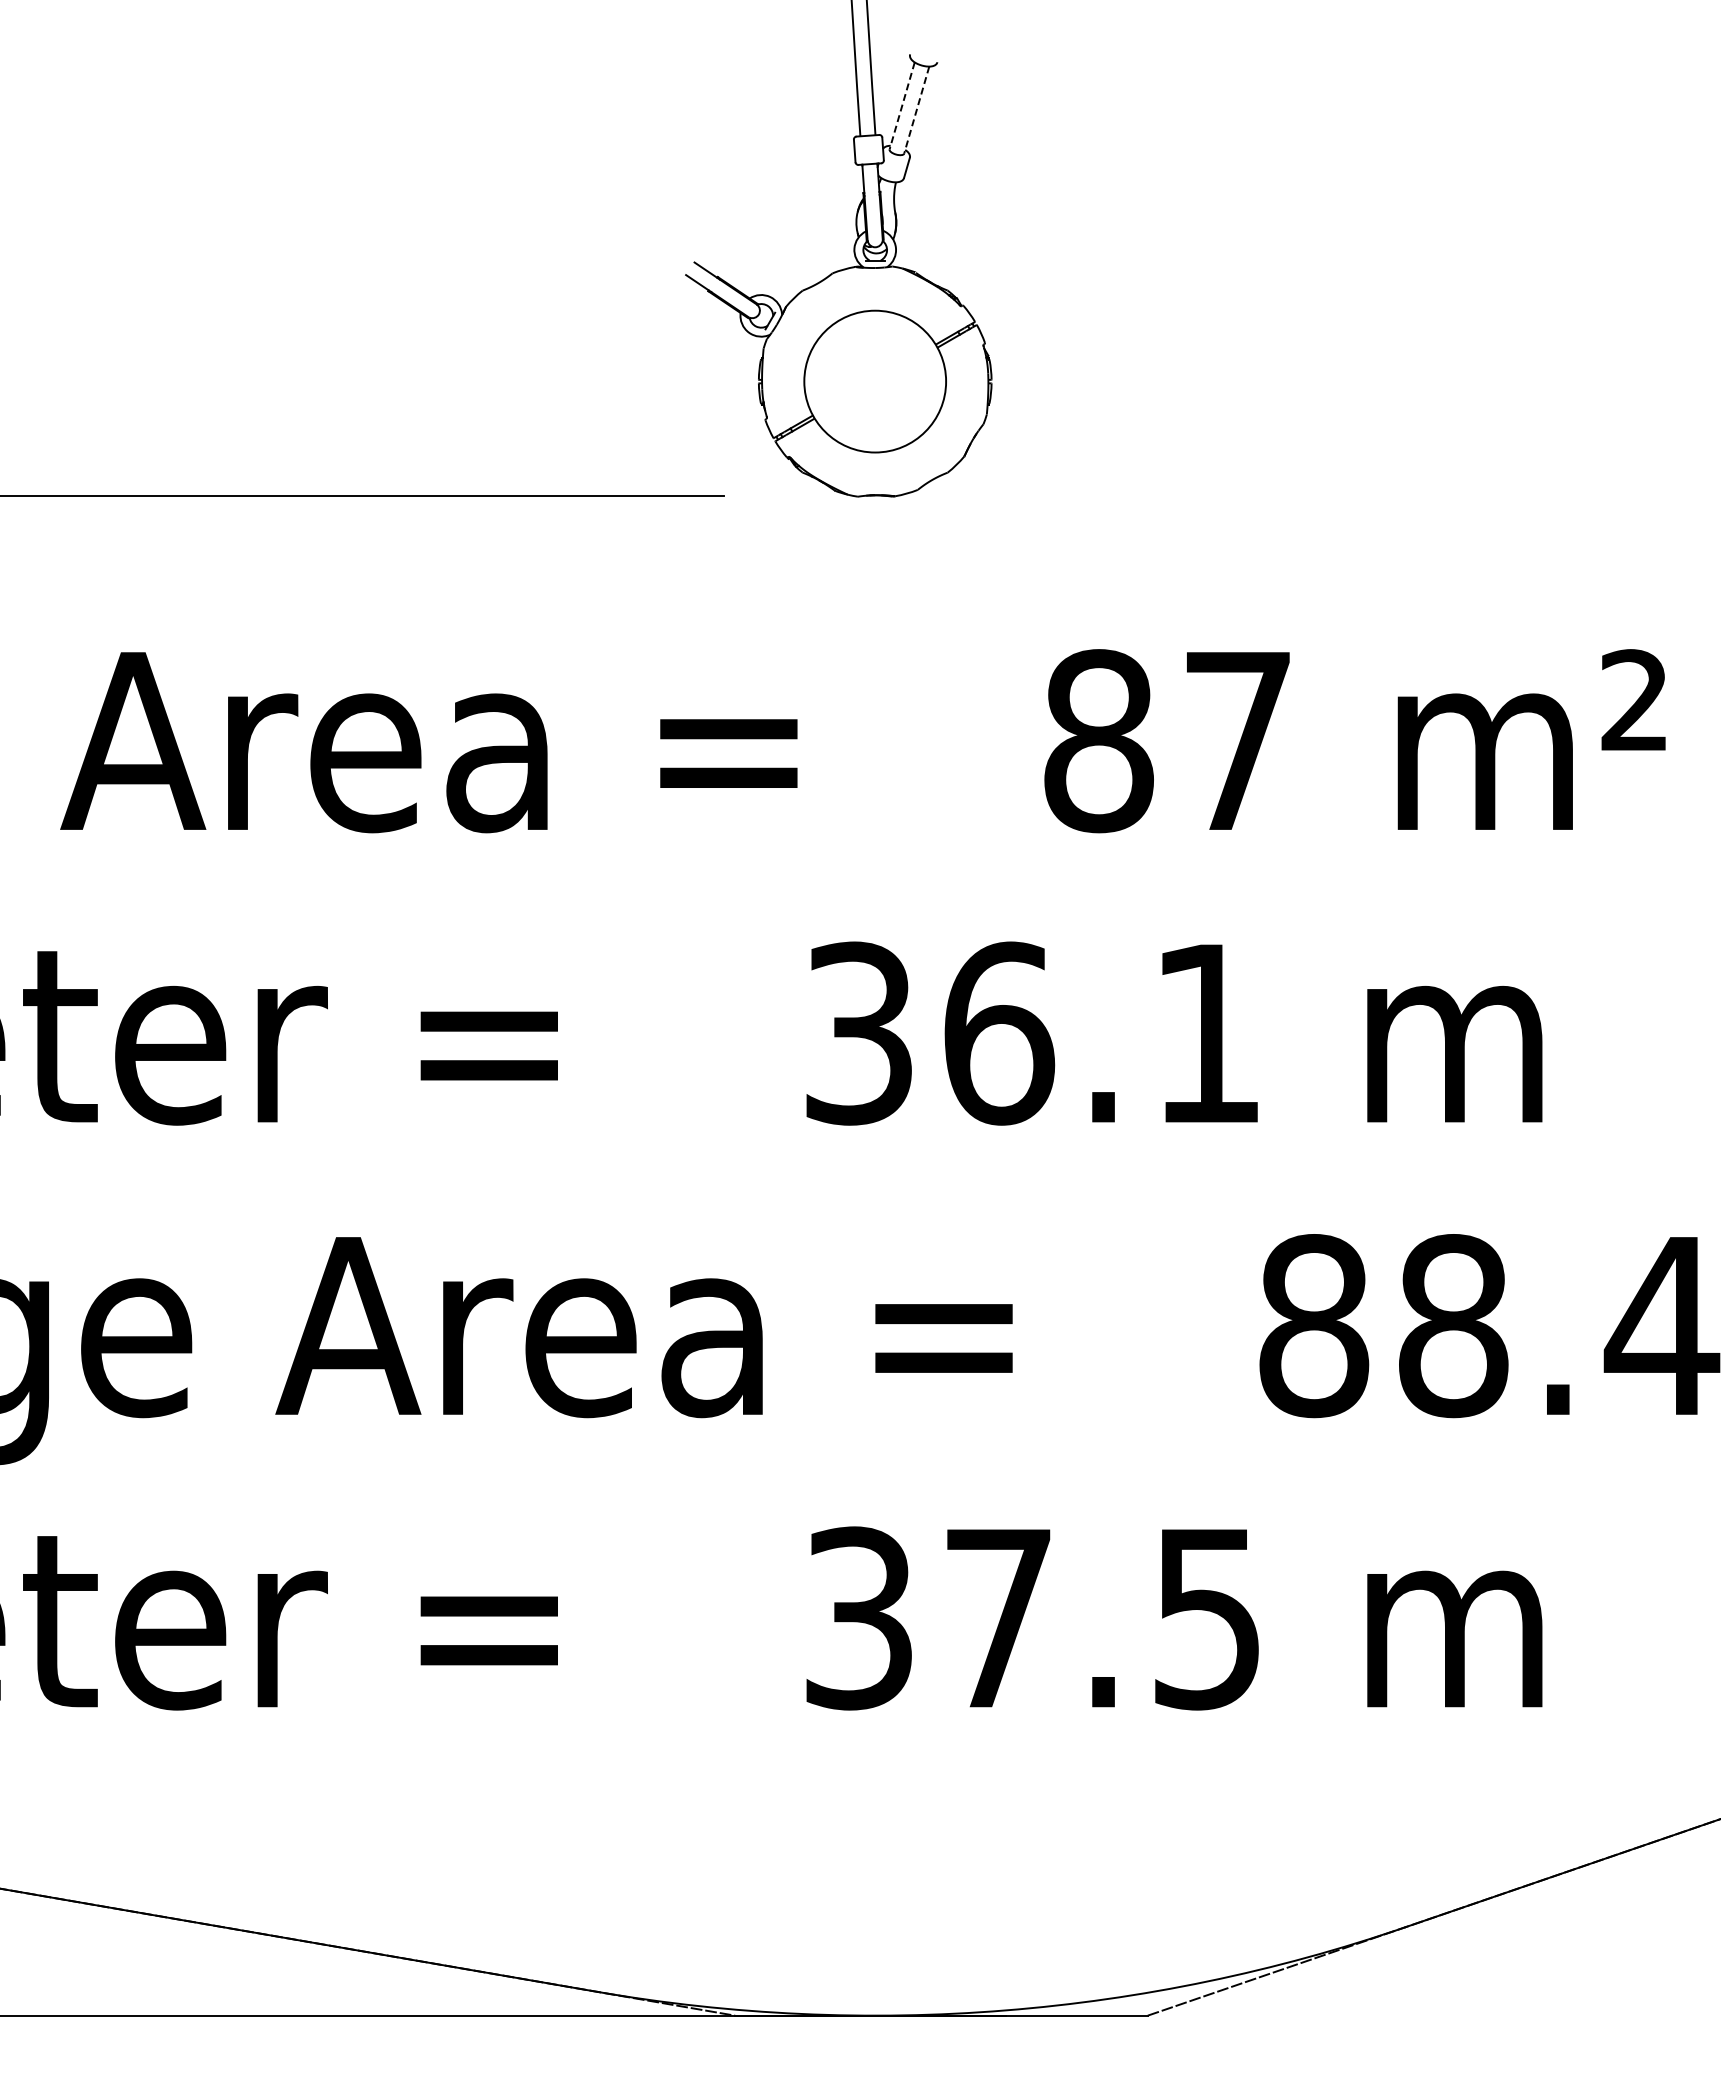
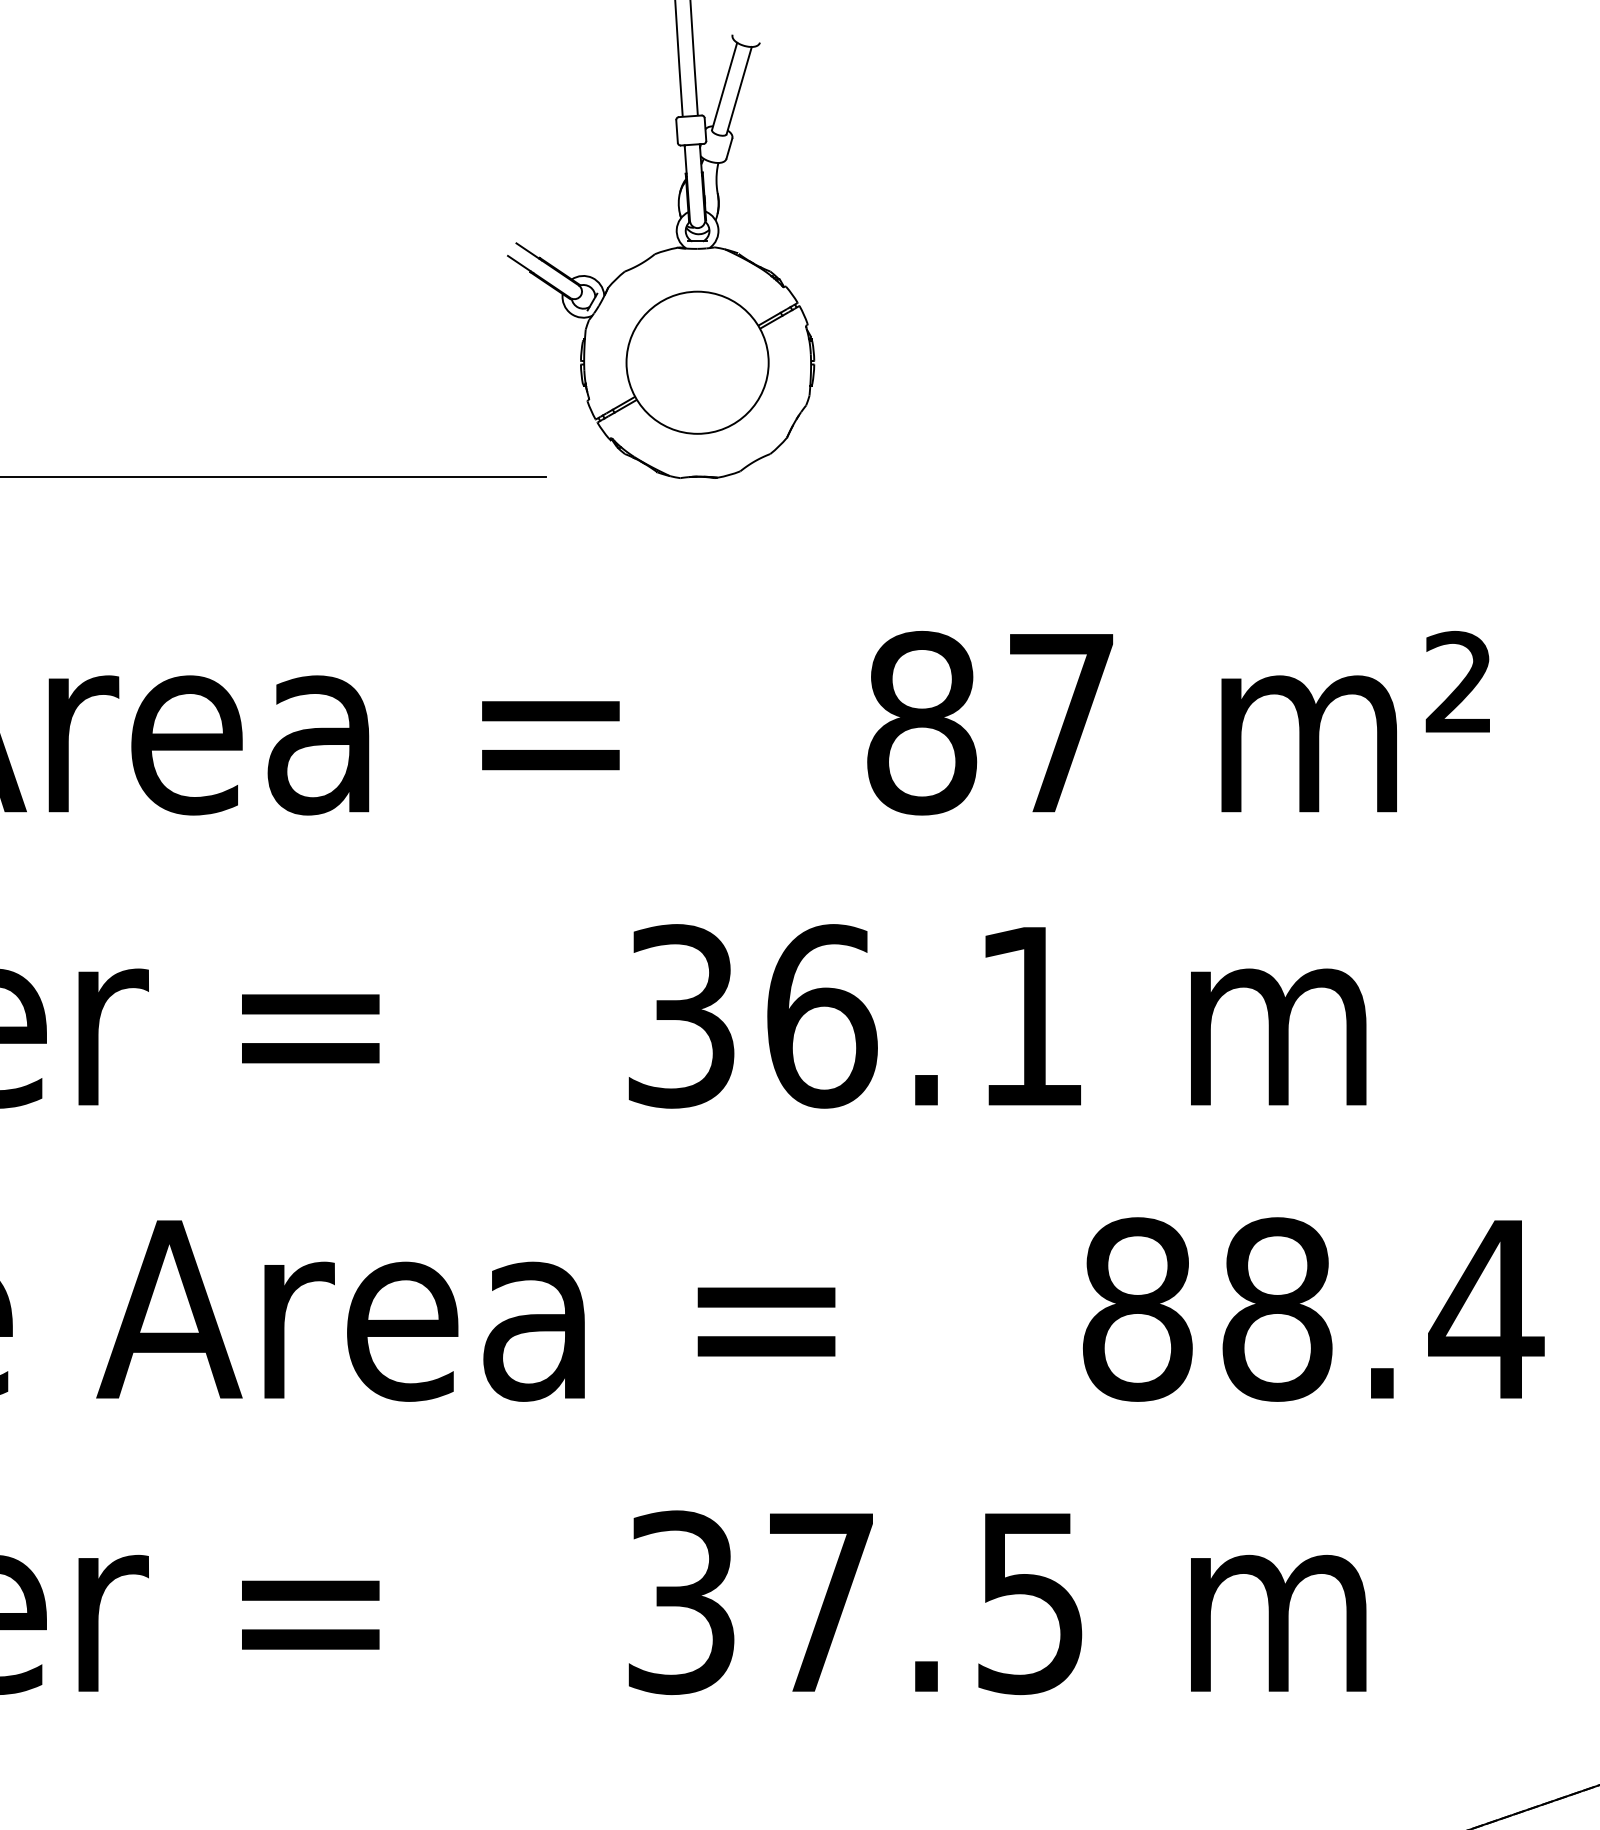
line: (902, 106) -> (724, 86), dashed -> solid
line: (916, 110) -> (738, 90), dashed -> solid

